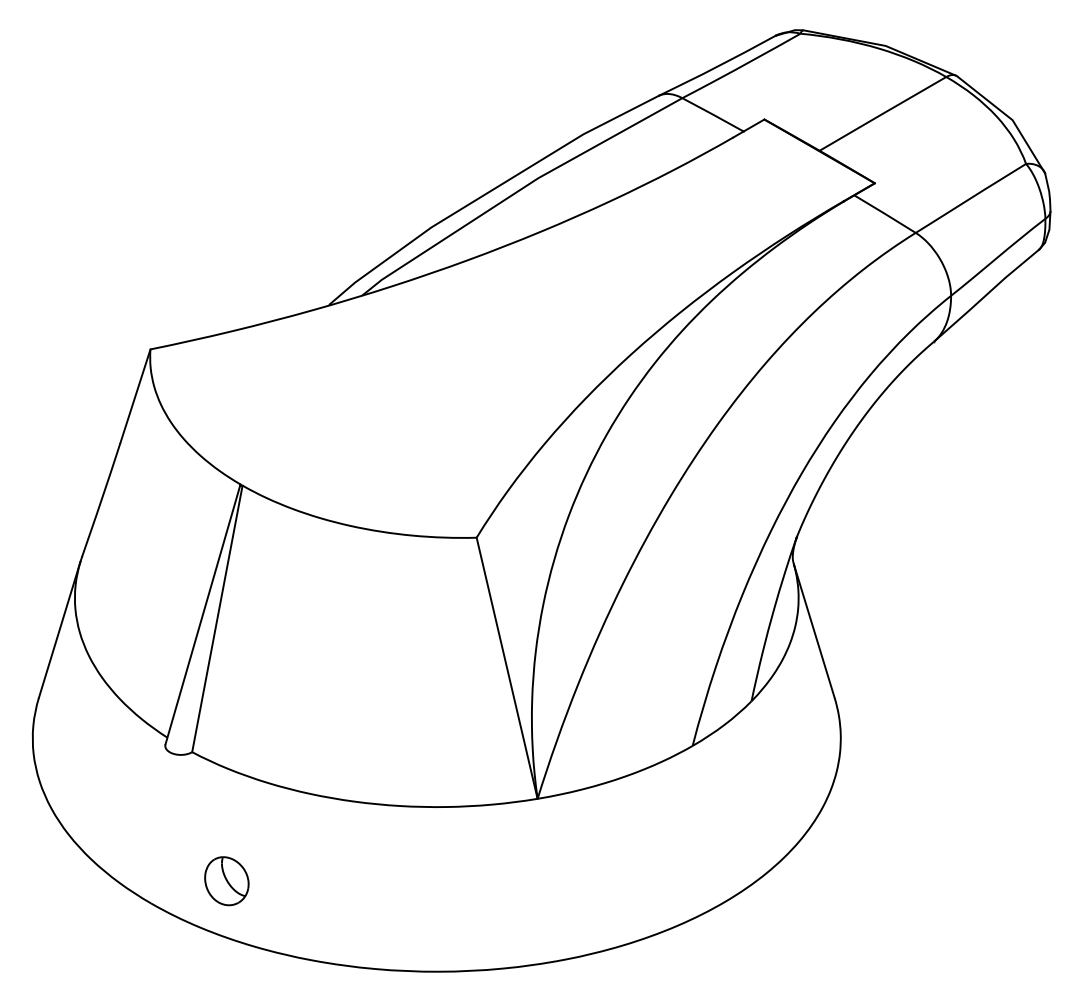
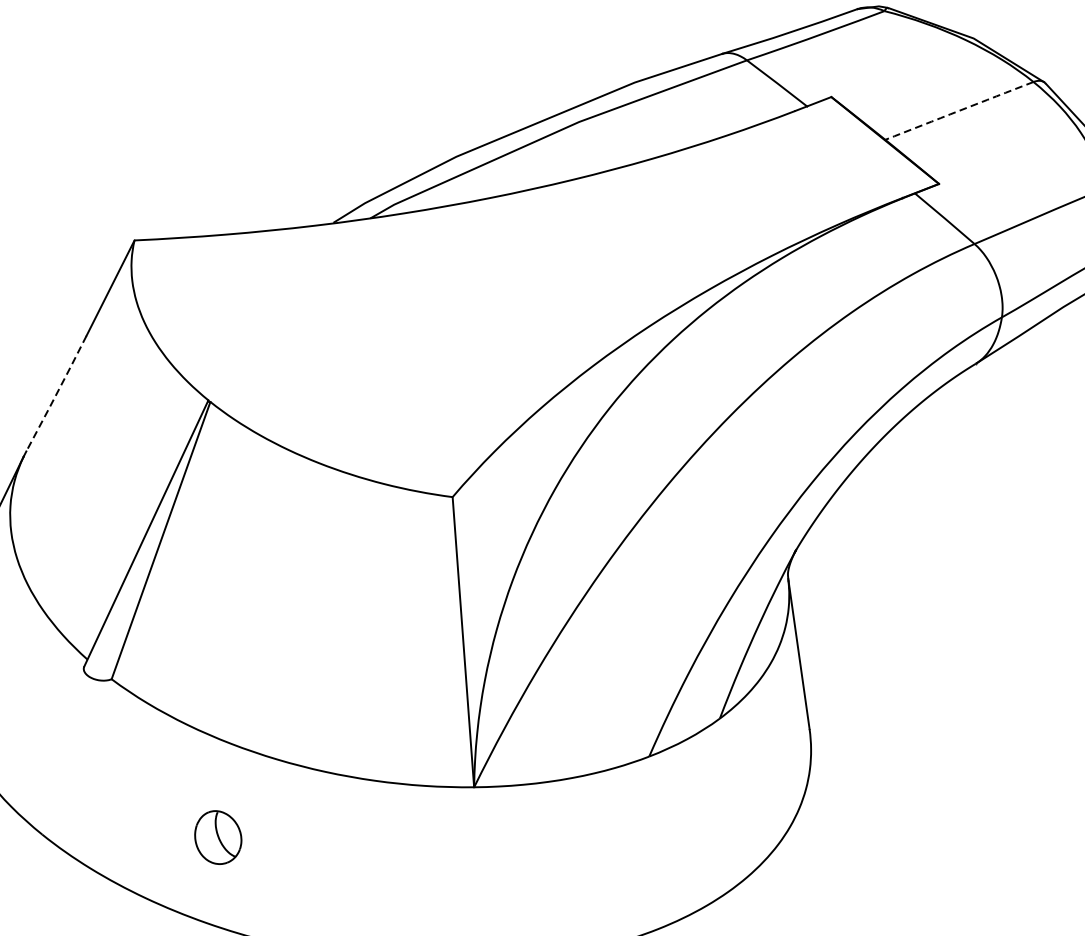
arc: (882, 113) -> (958, 110), solid -> dashed
line: (101, 500) -> (56, 394), solid -> dashed
part: (226, 881) -> (217, 837), moved

